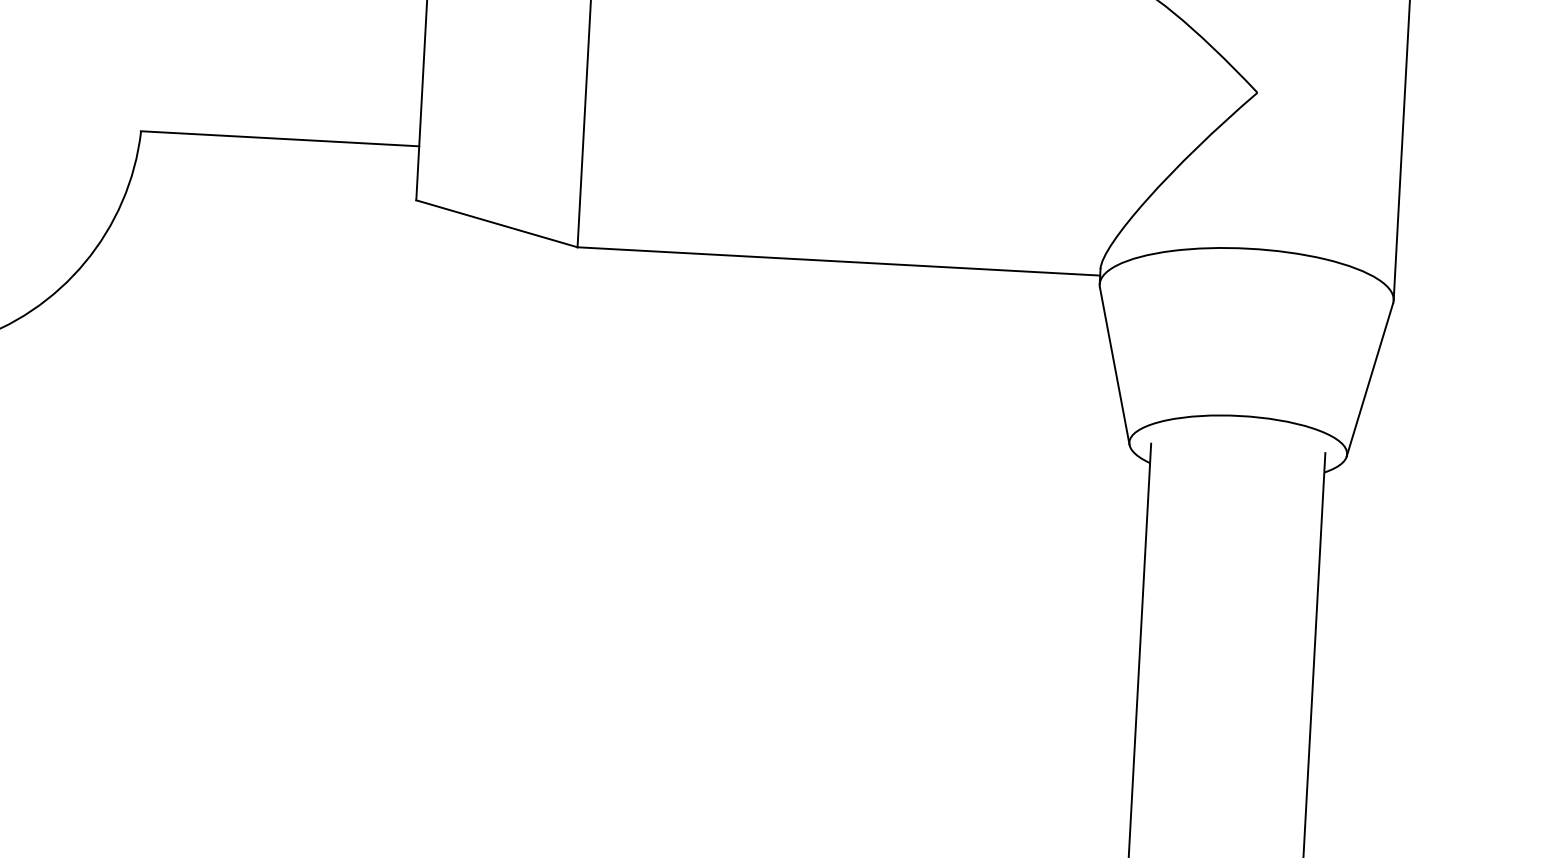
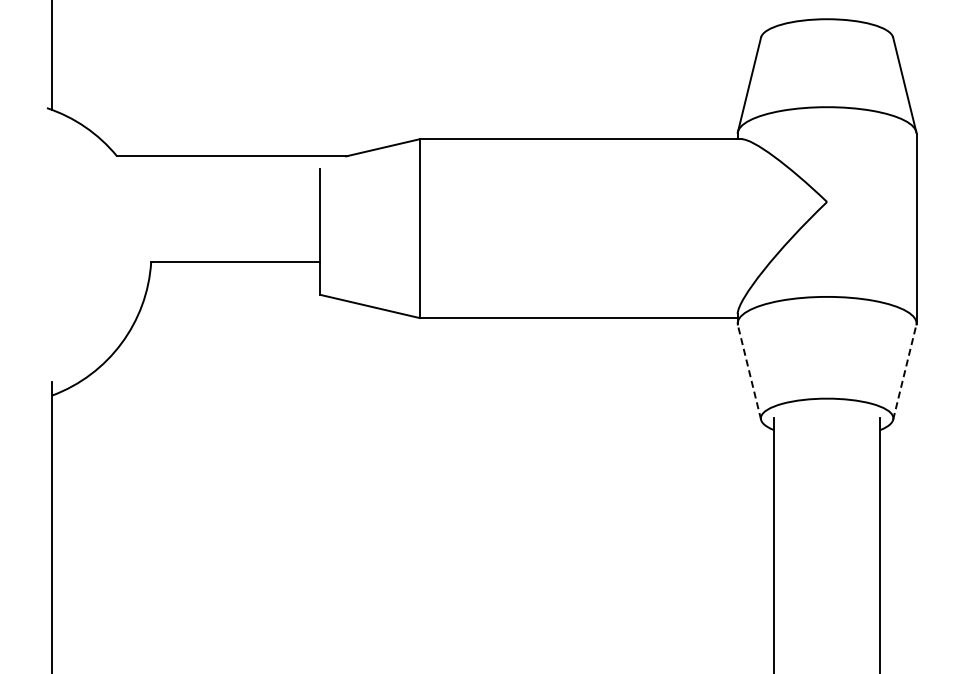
line: (1114, 366) -> (749, 372), solid -> dashed
line: (1369, 379) -> (904, 372), solid -> dashed

